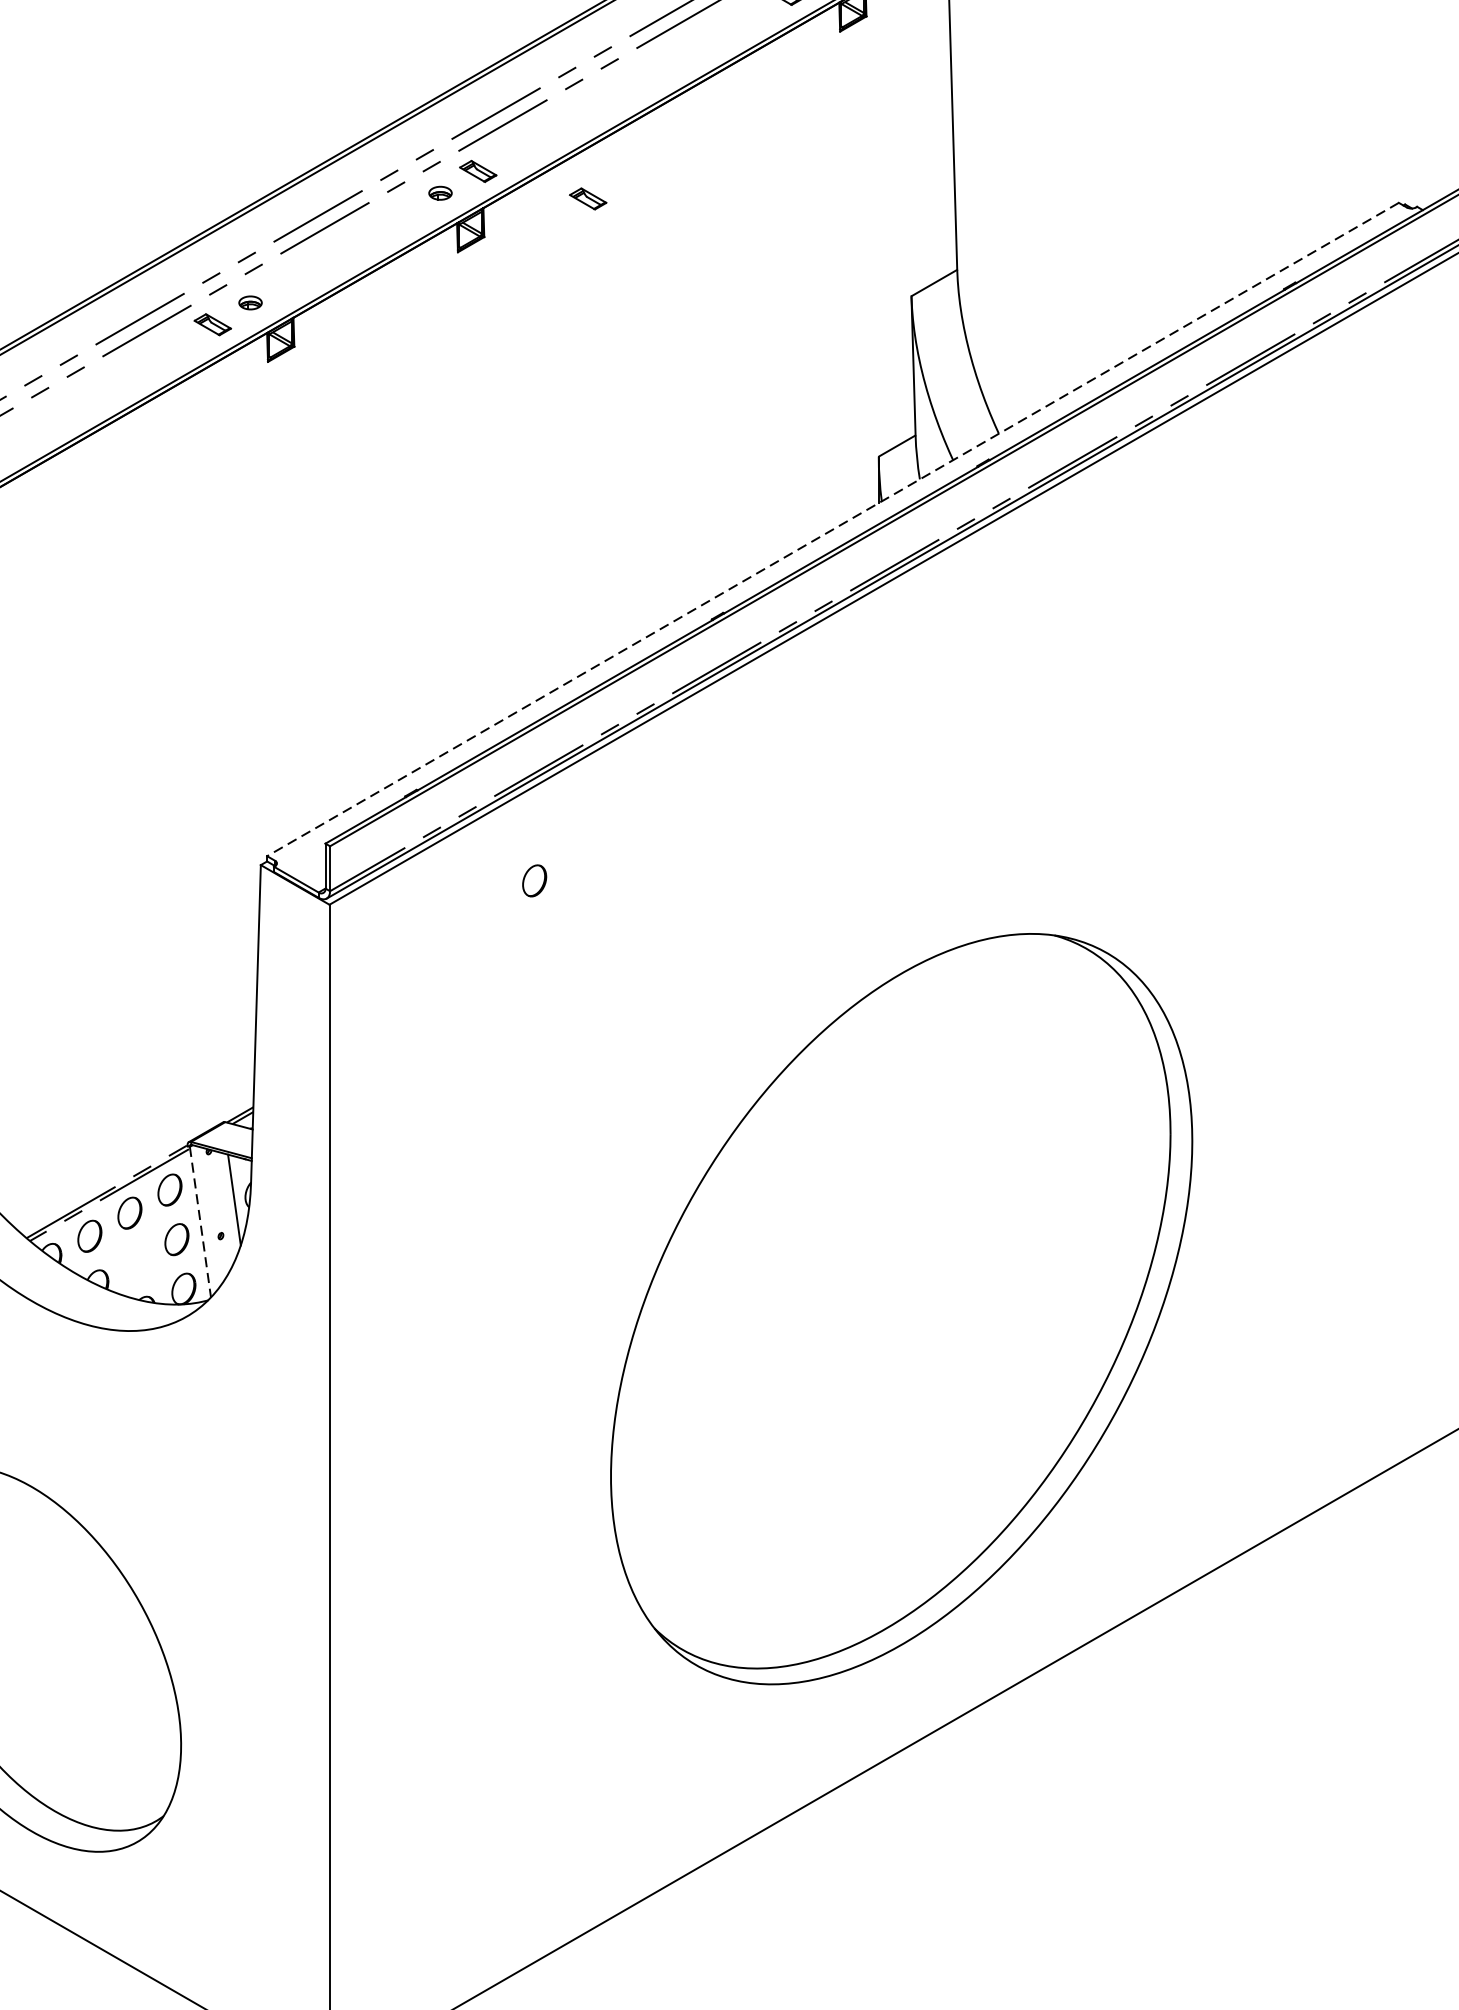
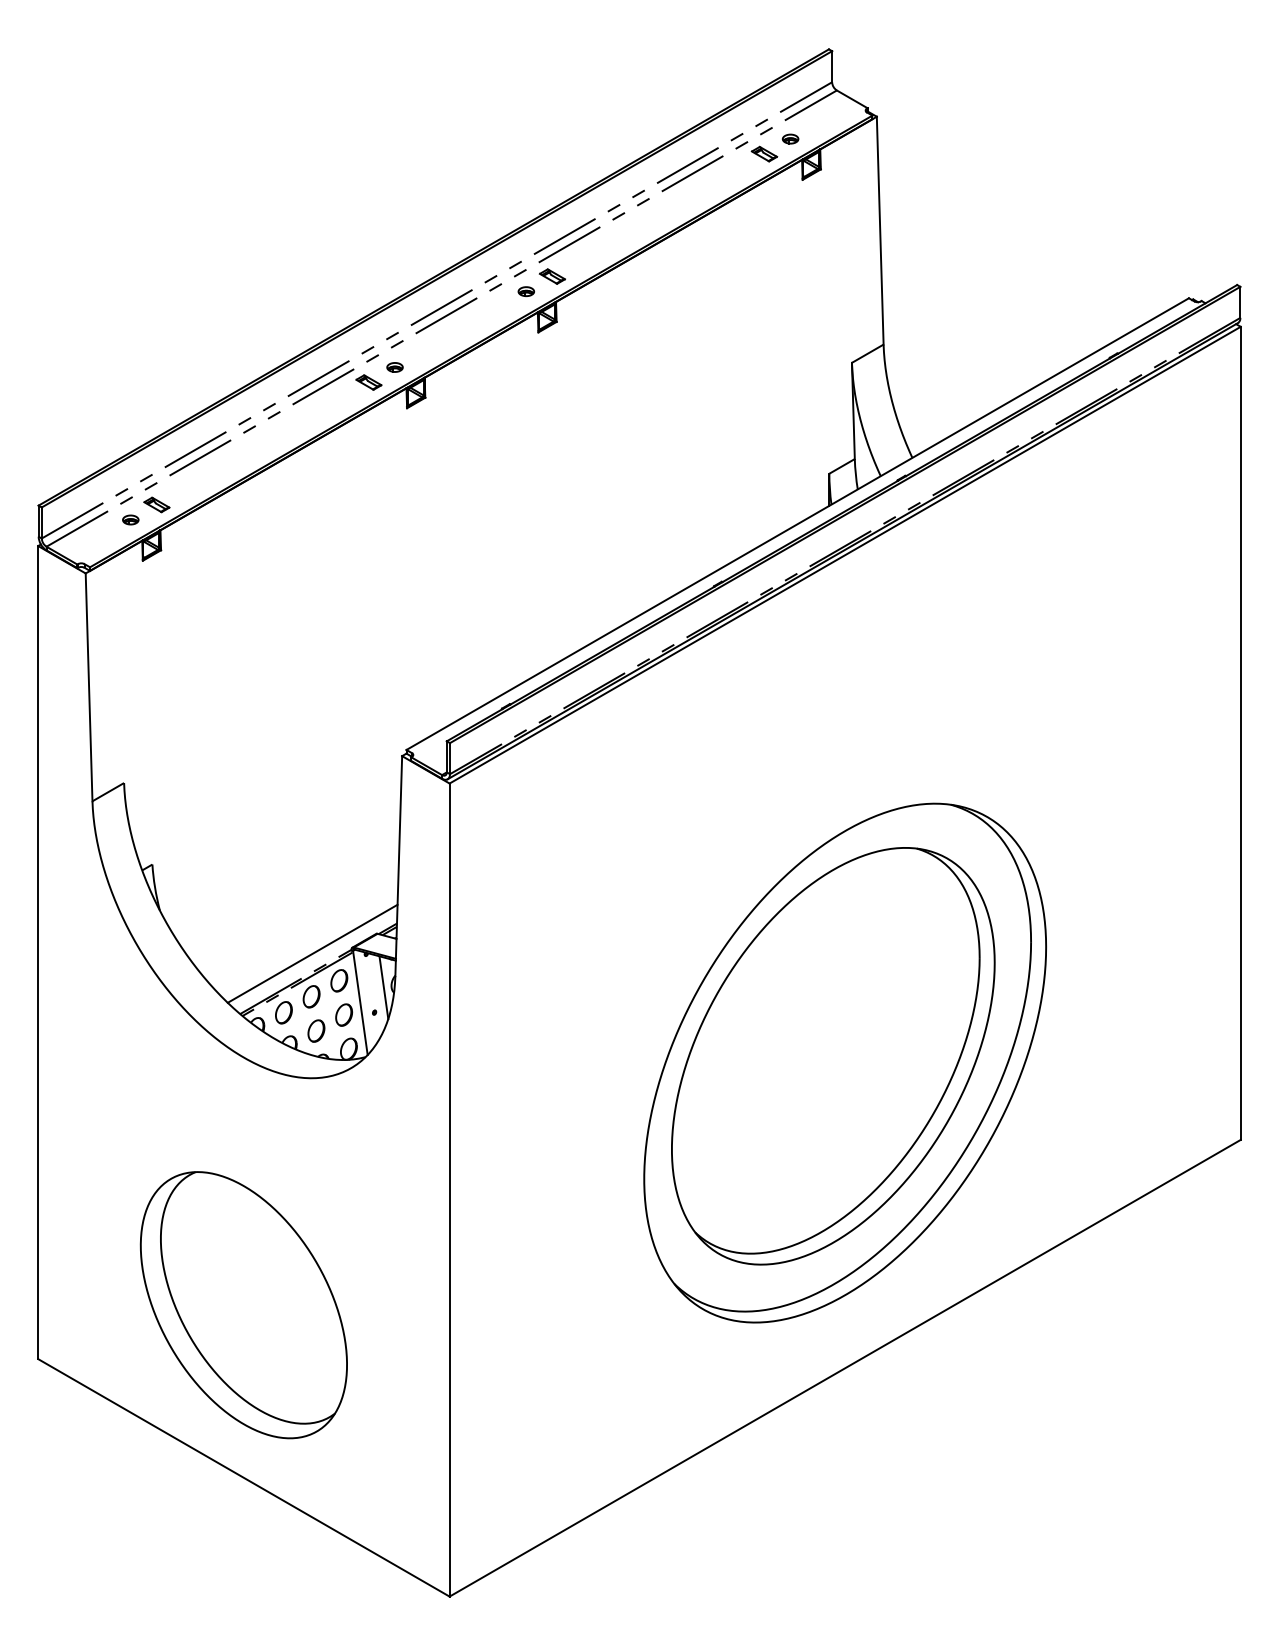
part: (586, 198) -> (627, 295), removed
line: (832, 530) -> (797, 524), dashed -> solid
part: (534, 880) -> (316, 1030), moved
line: (131, 1150) -> (312, 953), added
line: (200, 1222) -> (360, 1003), dashed -> solid
part: (884, 1299) -> (833, 1056), added

